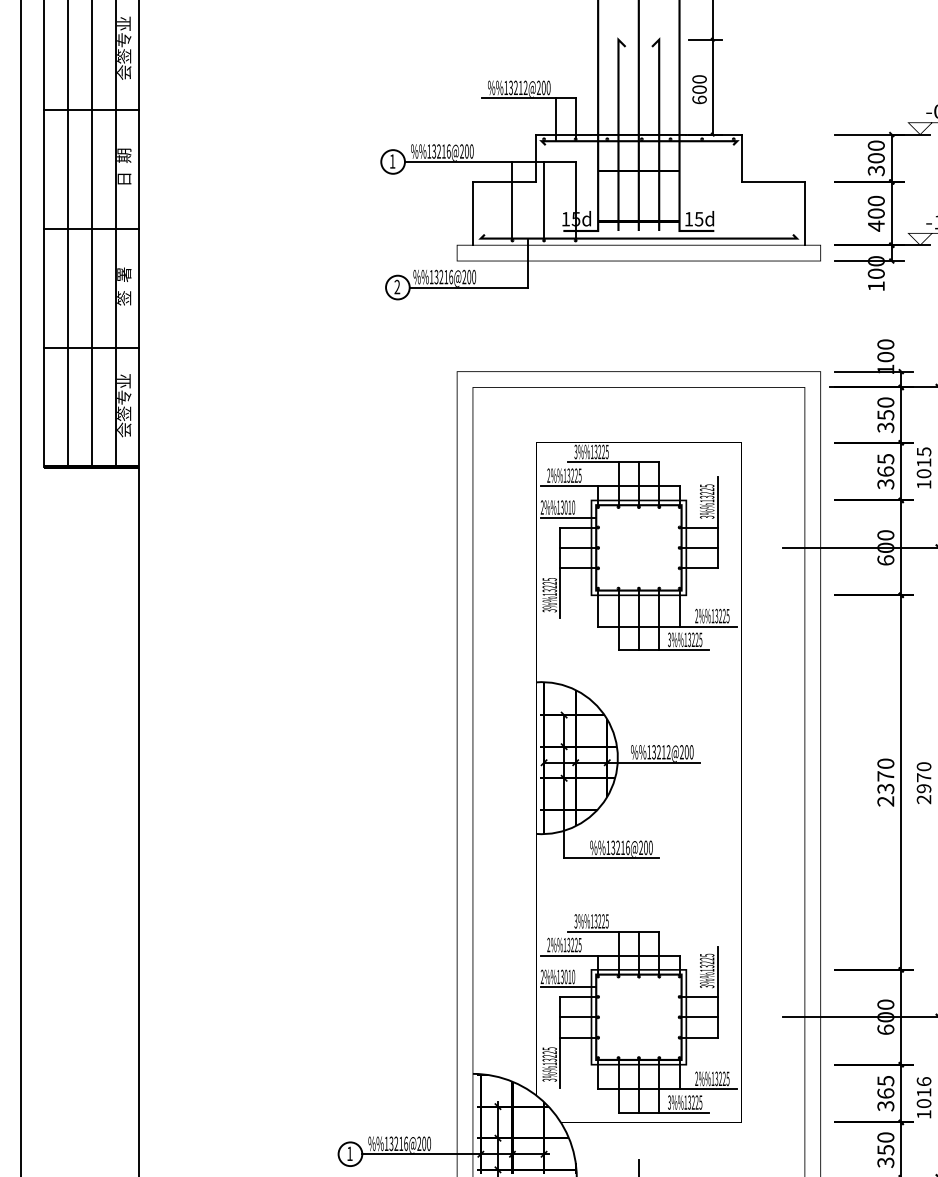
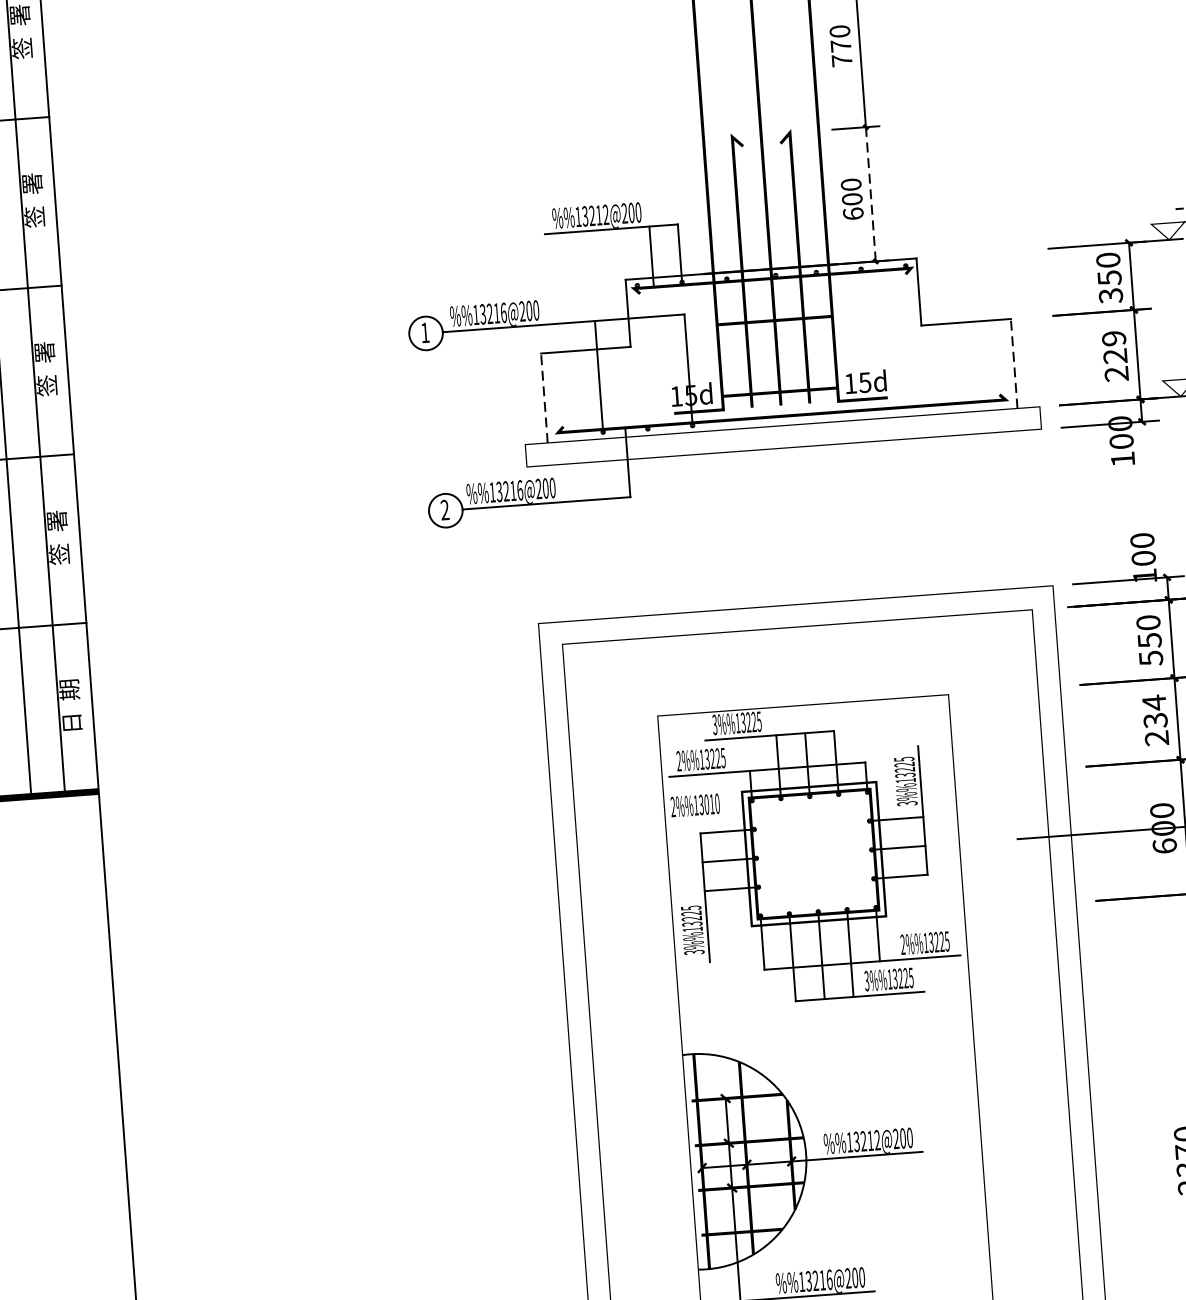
text: (124, 47) -> (33, 199), 会签专业 -> 签  署
line: (712, 86) -> (870, 193), solid -> dashed
text: (875, 158) -> (1108, 278), 300 -> 350
text: (124, 167) -> (46, 369), 日  期 -> 签  署
line: (544, 200) -> (644, 372), removed
line: (472, 213) -> (543, 398), solid -> dashed
line: (804, 213) -> (1013, 363), solid -> dashed
text: (875, 213) -> (1114, 356), 400 -> 229
text: (124, 405) -> (71, 706), 会签专业 -> 日  期
text: (885, 427) -> (1150, 658), 350 -> 550
text: (885, 471) -> (1155, 720), 365 -> 234
line: (568, 518) -> (711, 819), removed

